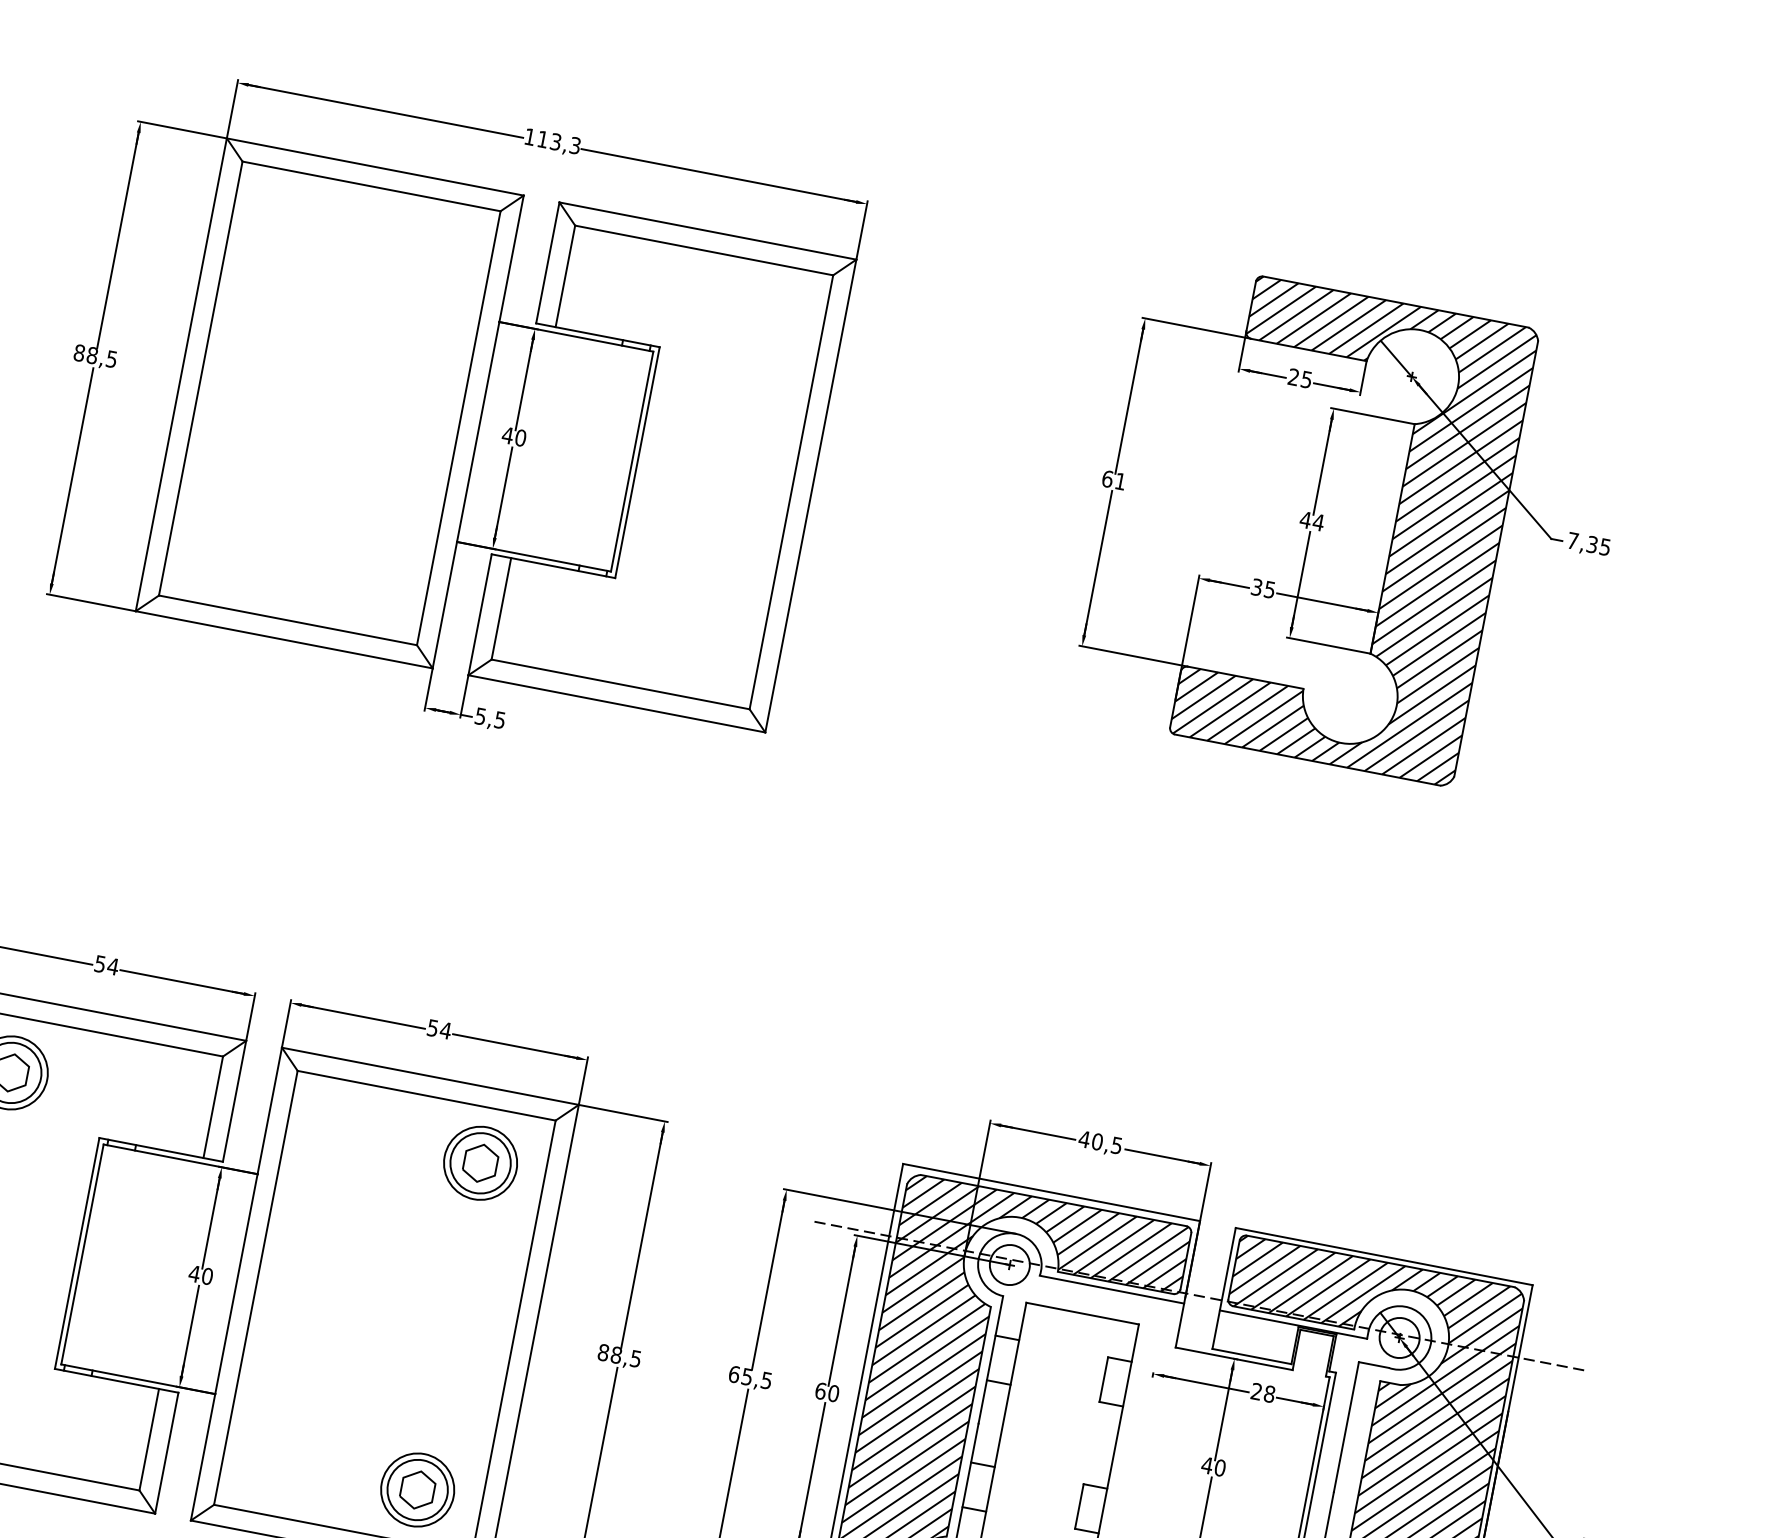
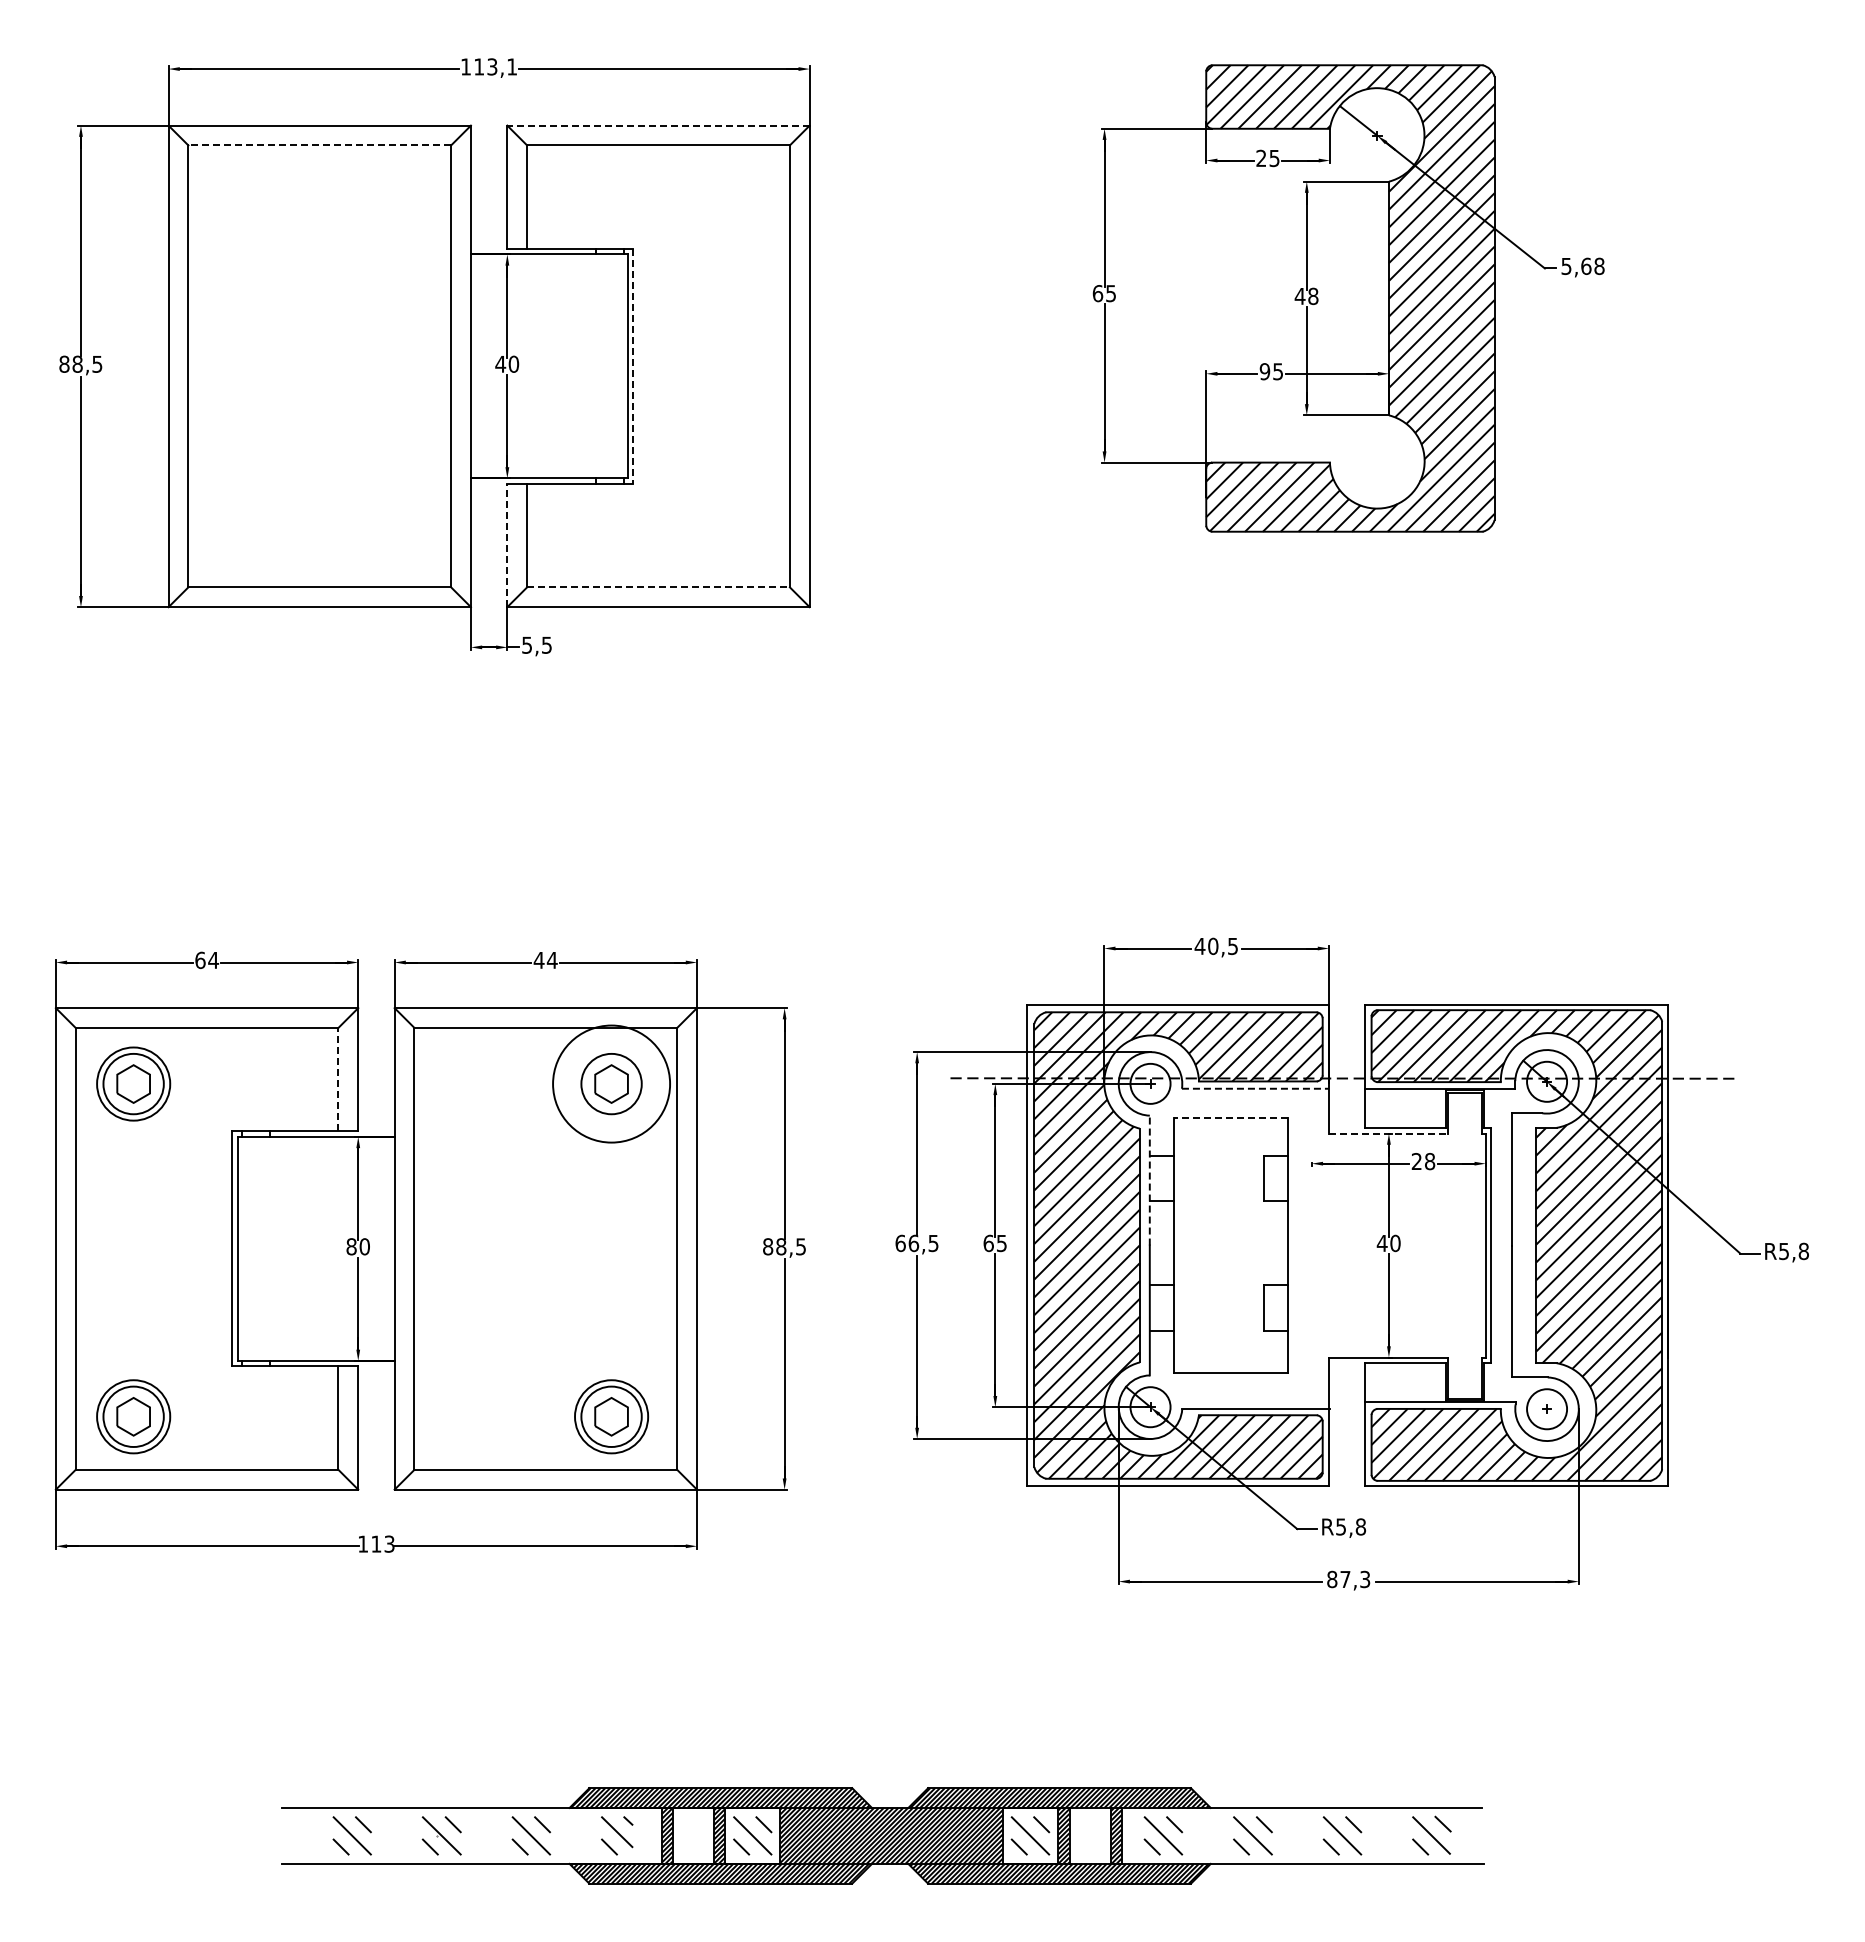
text: (575, 145) -> (512, 66), 113,3 -> 113,1
line: (371, 186) -> (319, 145), solid -> dashed
line: (707, 230) -> (658, 125), solid -> dashed
line: (637, 462) -> (633, 366), solid -> dashed
text: (1120, 481) -> (1110, 293), 61 -> 65
text: (1317, 522) -> (1312, 296), 44 -> 48
text: (1588, 544) -> (1582, 266), 7,35 -> 5,68
text: (1256, 587) -> (1264, 371), 35 -> 95
line: (480, 614) -> (507, 545), solid -> dashed
line: (621, 684) -> (659, 587), solid -> dashed
text: (100, 964) -> (200, 960), 54 -> 64
text: (432, 1028) -> (538, 960), 54 -> 44
line: (213, 1107) -> (338, 1079), solid -> dashed
circle: (480, 1162) -> (611, 1083), size x1.6
text: (194, 1273) -> (351, 1246), 40 -> 80
line: (1112, 1289) -> (1255, 1088), solid -> dashed
line: (1082, 1313) -> (1230, 1117), solid -> dashed
line: (1234, 1358) -> (1388, 1133), solid -> dashed
line: (990, 1359) -> (1149, 1180), solid -> dashed
text: (746, 1376) -> (913, 1243), 65,5 -> 66,5
text: (833, 1393) -> (1001, 1243), 60 -> 65

